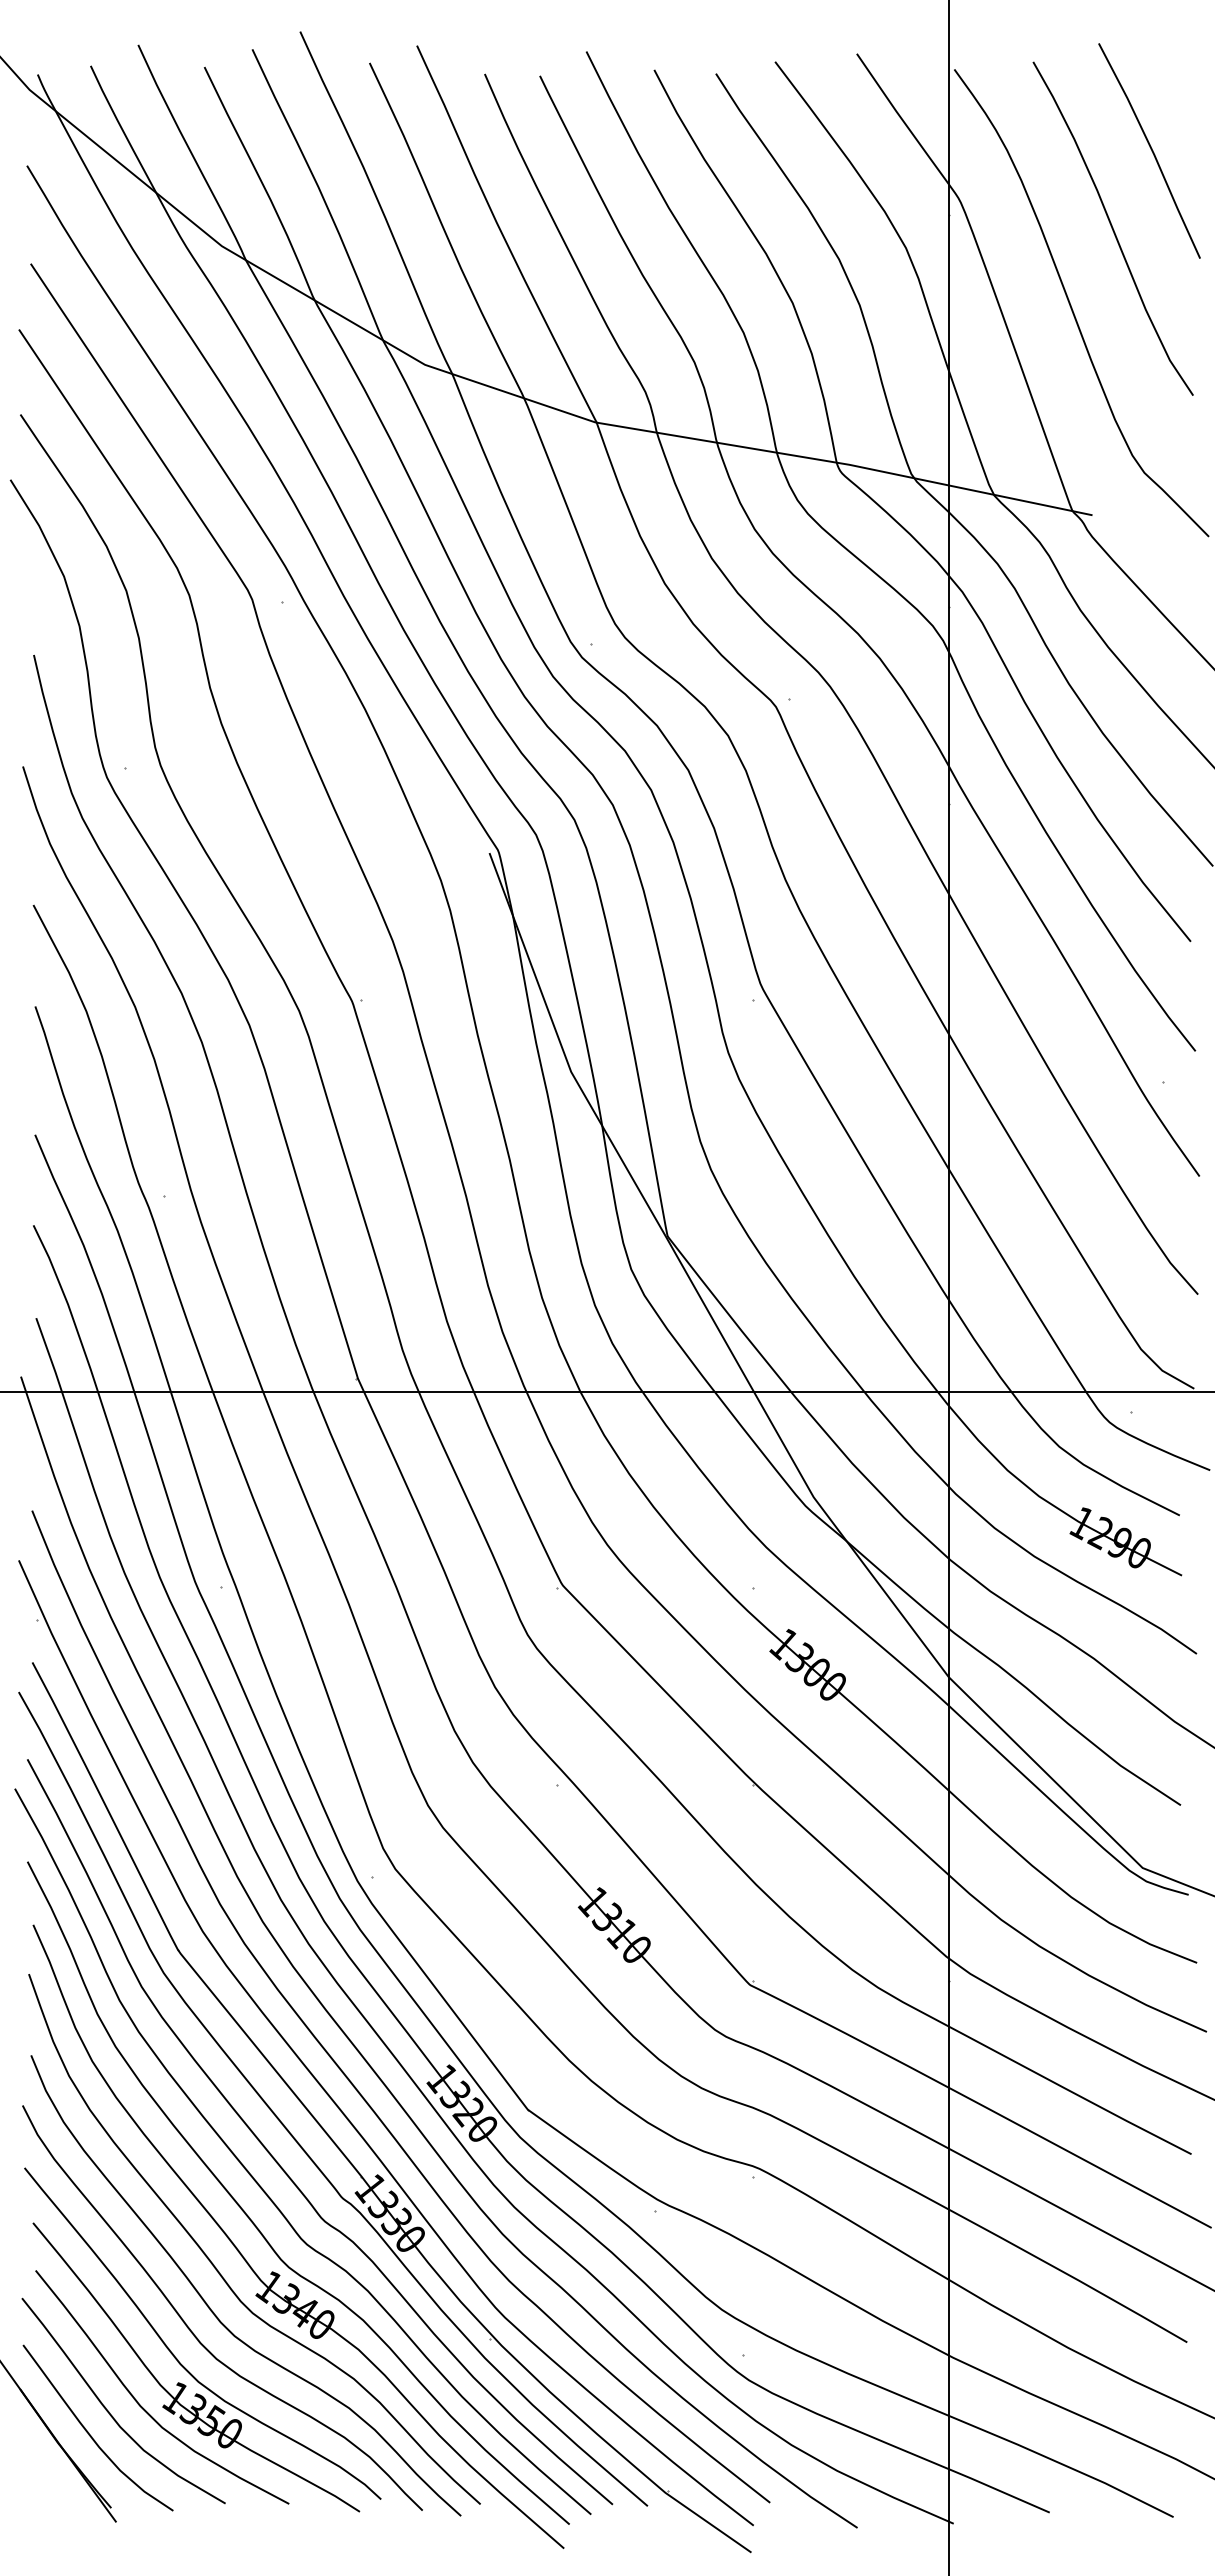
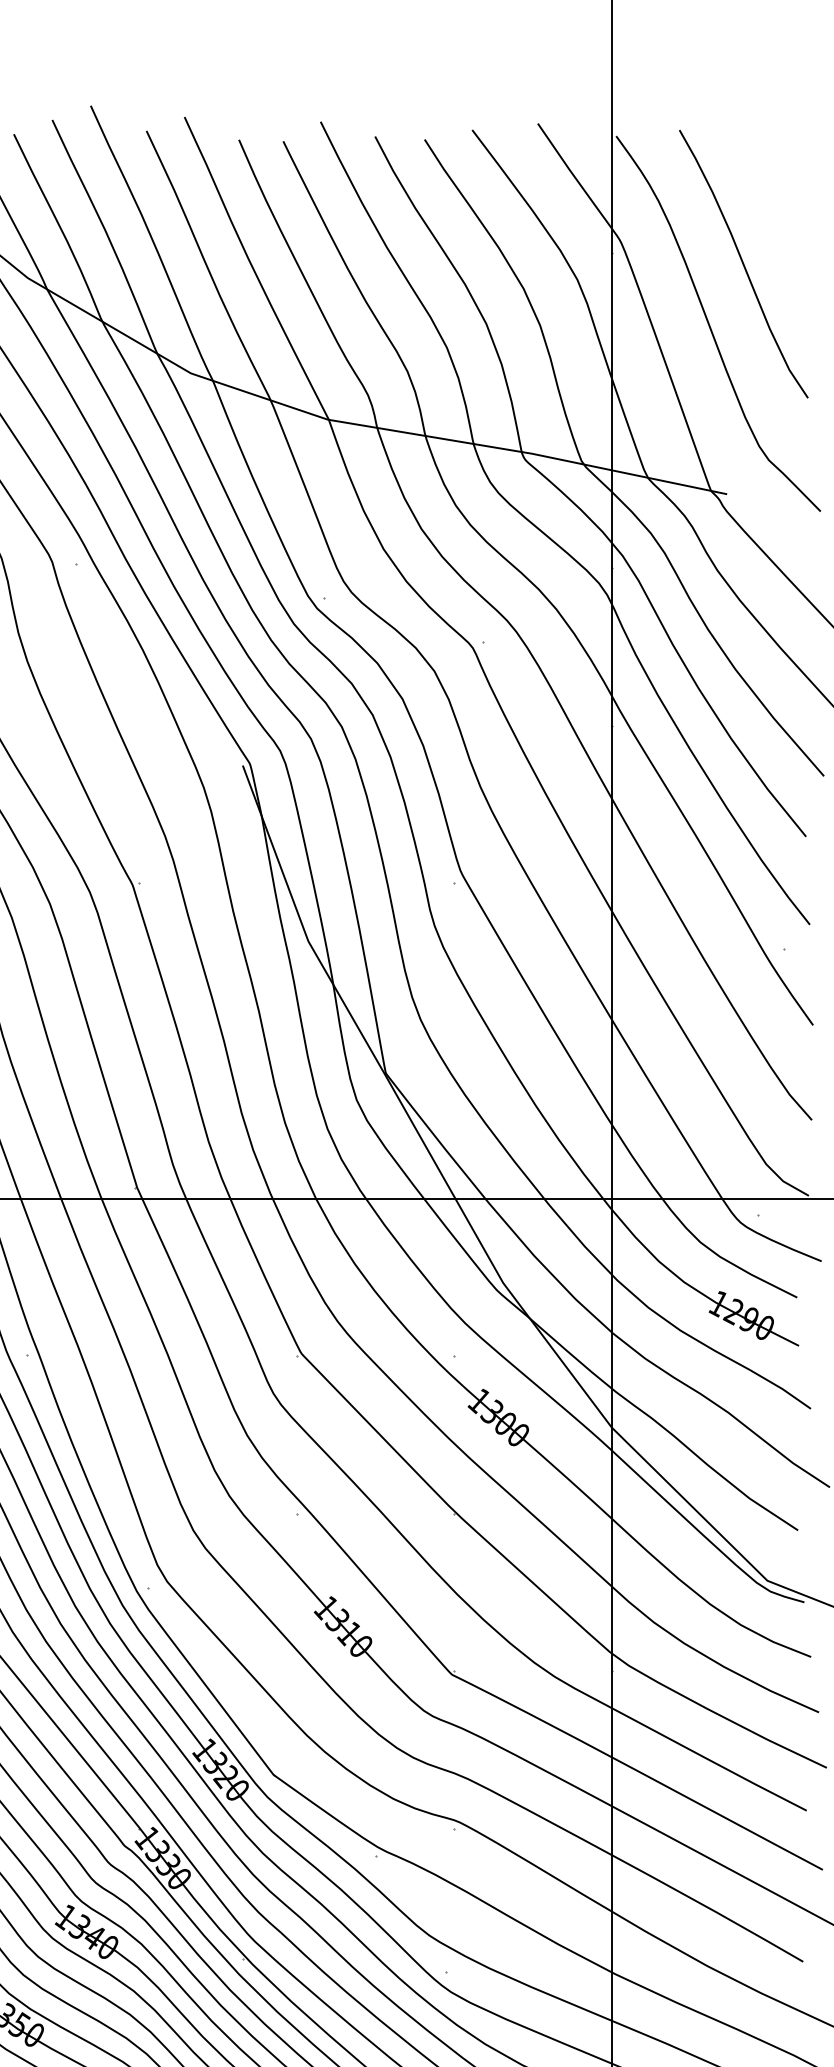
line: (1150, 149) -> (773, 200), removed

